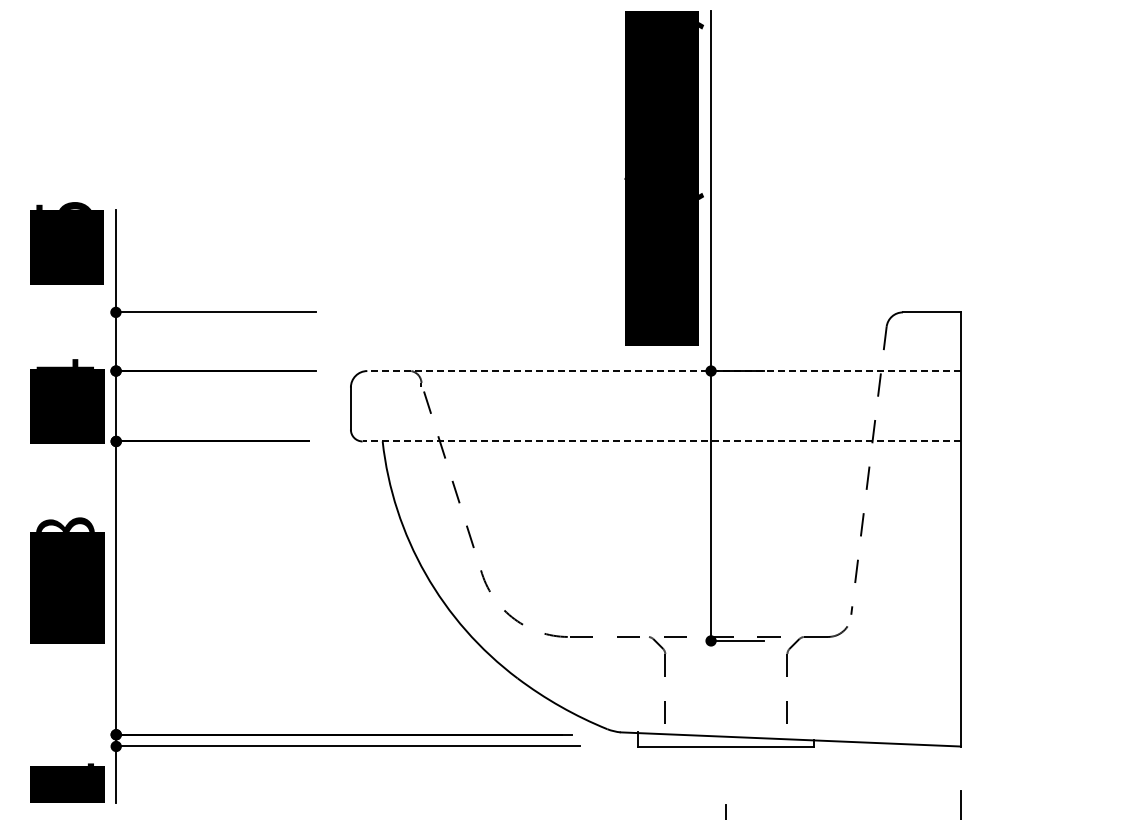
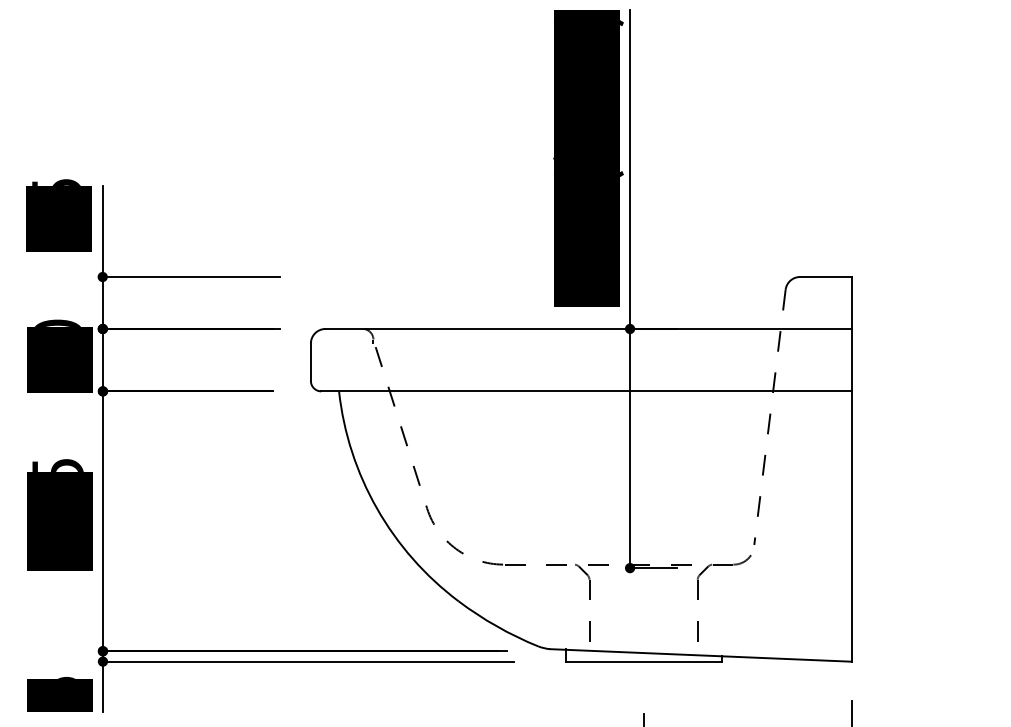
text: (64, 363) -> (57, 322), 34 -> 30
line: (664, 371) -> (588, 329), dashed -> solid
line: (661, 441) -> (586, 391), dashed -> solid
text: (65, 524) -> (58, 464), 138 -> 125
text: (79, 764) -> (70, 677), 2 -> 5

